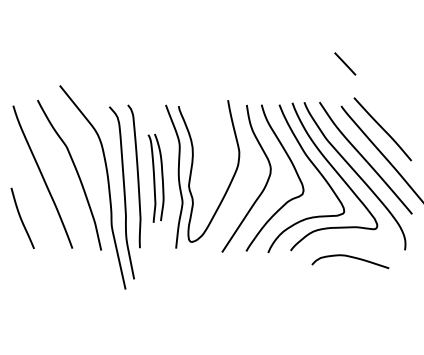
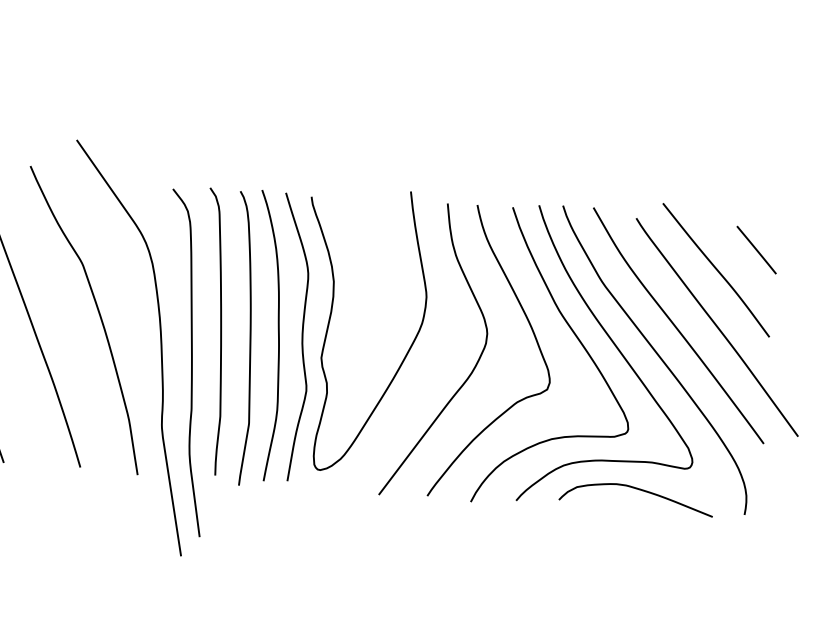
line: (345, 63) -> (757, 249), moved
part: (155, 178) -> (255, 338), size x1.67
curve: (352, 258) -> (640, 492), moved

